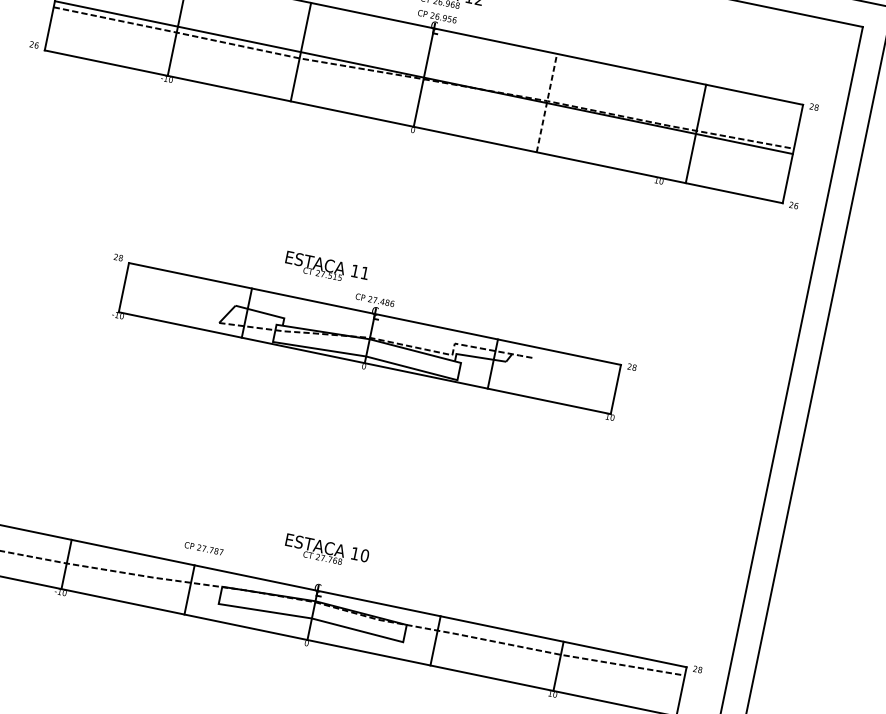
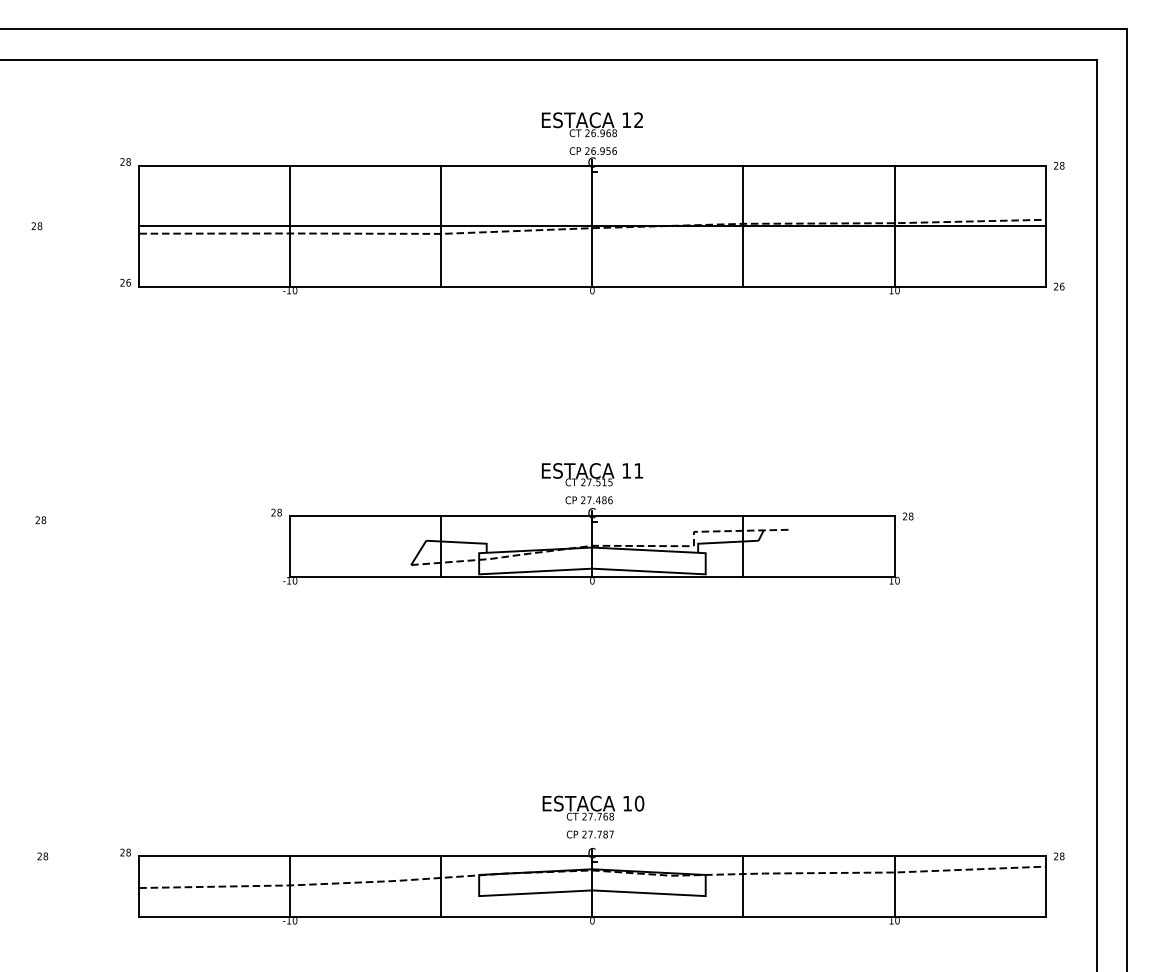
line: (547, 102) -> (743, 225), dashed -> solid
line: (696, 133) -> (894, 225), moved
text: (326, 268) -> (592, 474), moved
text: (203, 548) -> (589, 834), moved

